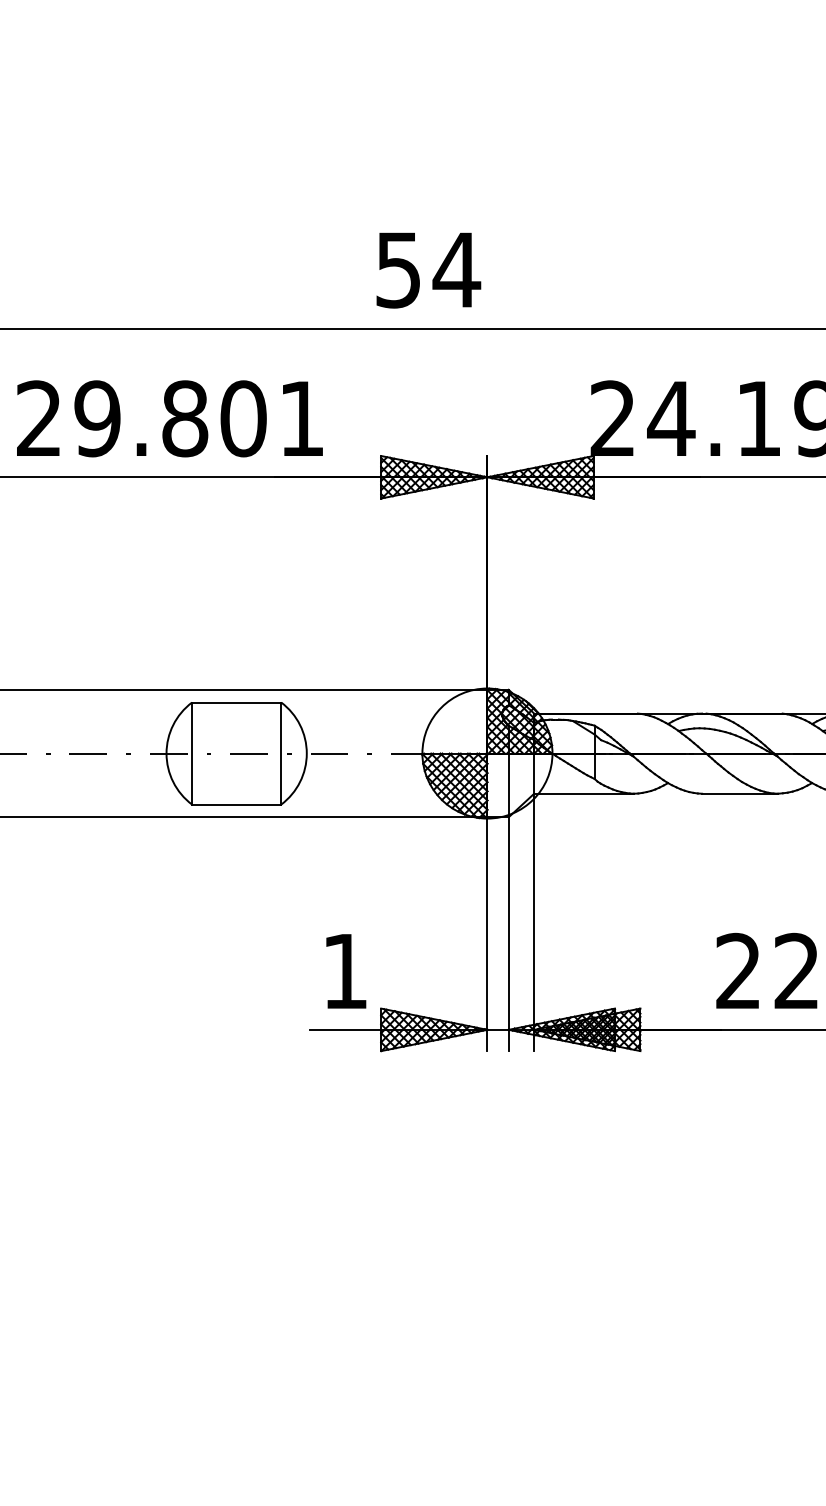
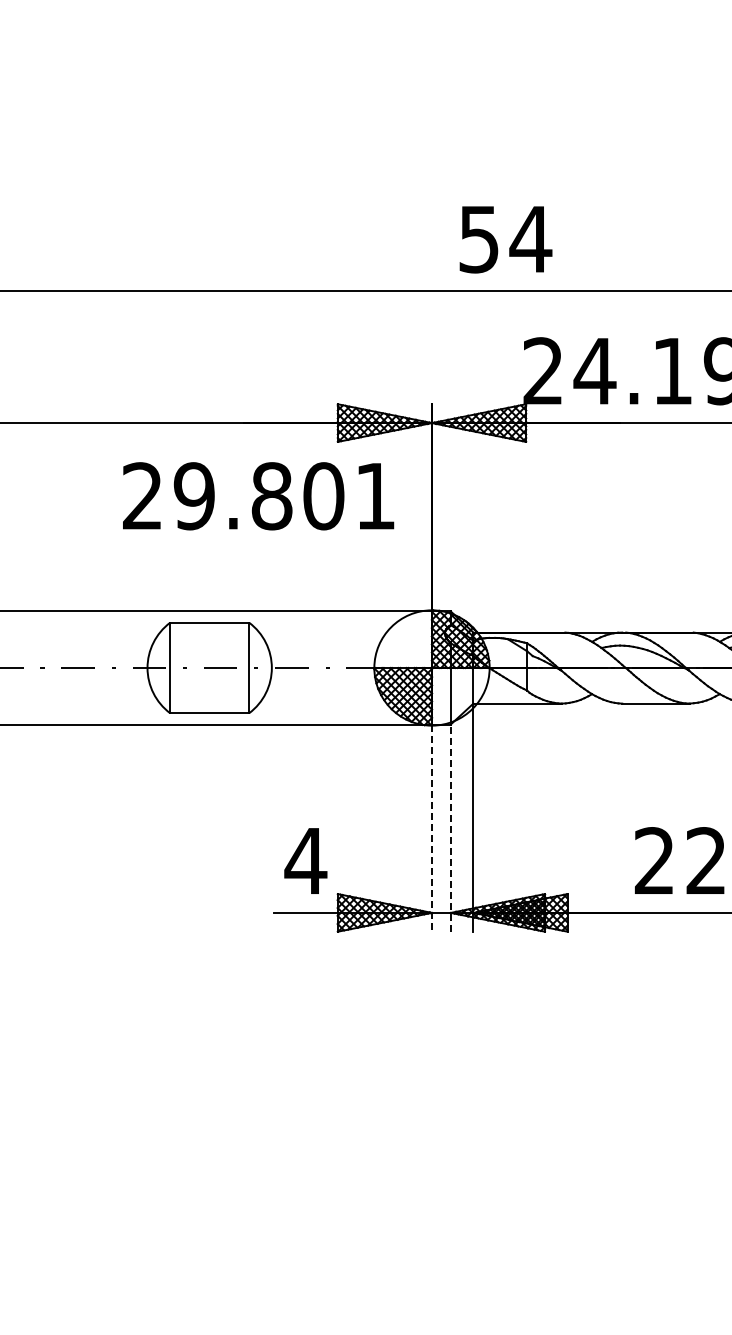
text: (428, 270) -> (505, 239), moved
text: (169, 419) -> (258, 496), moved
line: (488, 934) -> (432, 828), solid -> dashed
line: (508, 934) -> (450, 828), solid -> dashed
text: (344, 970) -> (305, 860), 1 -> 4

